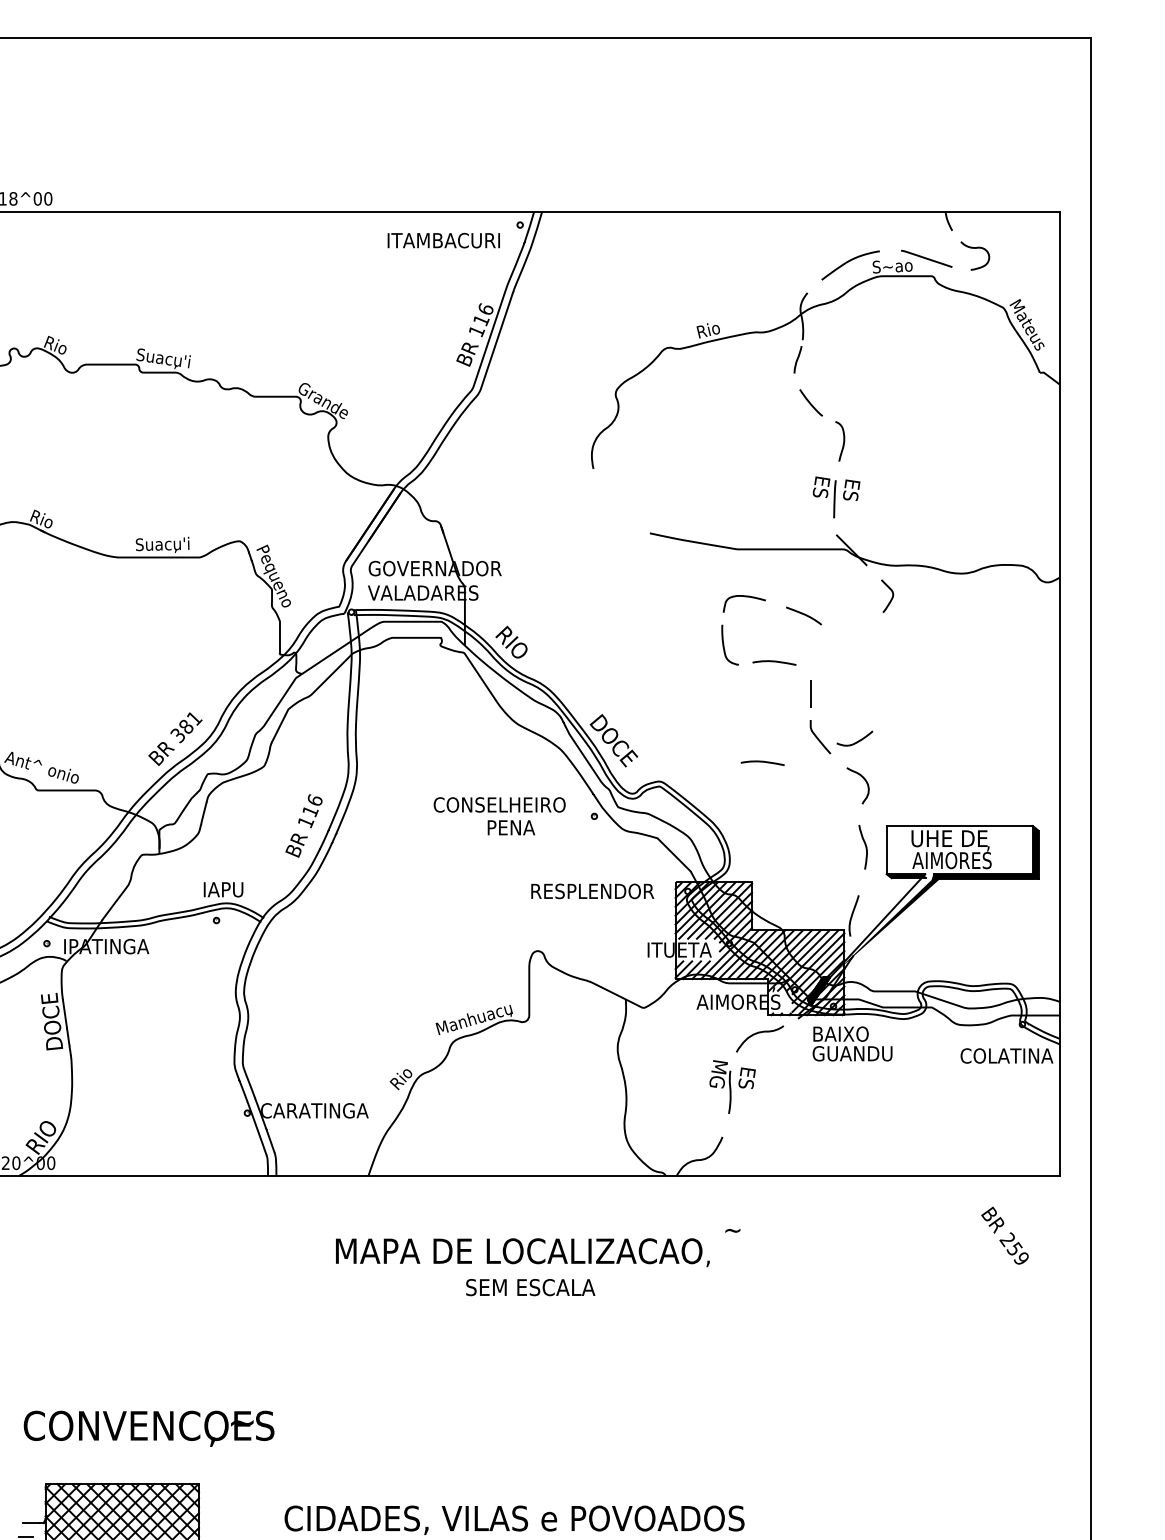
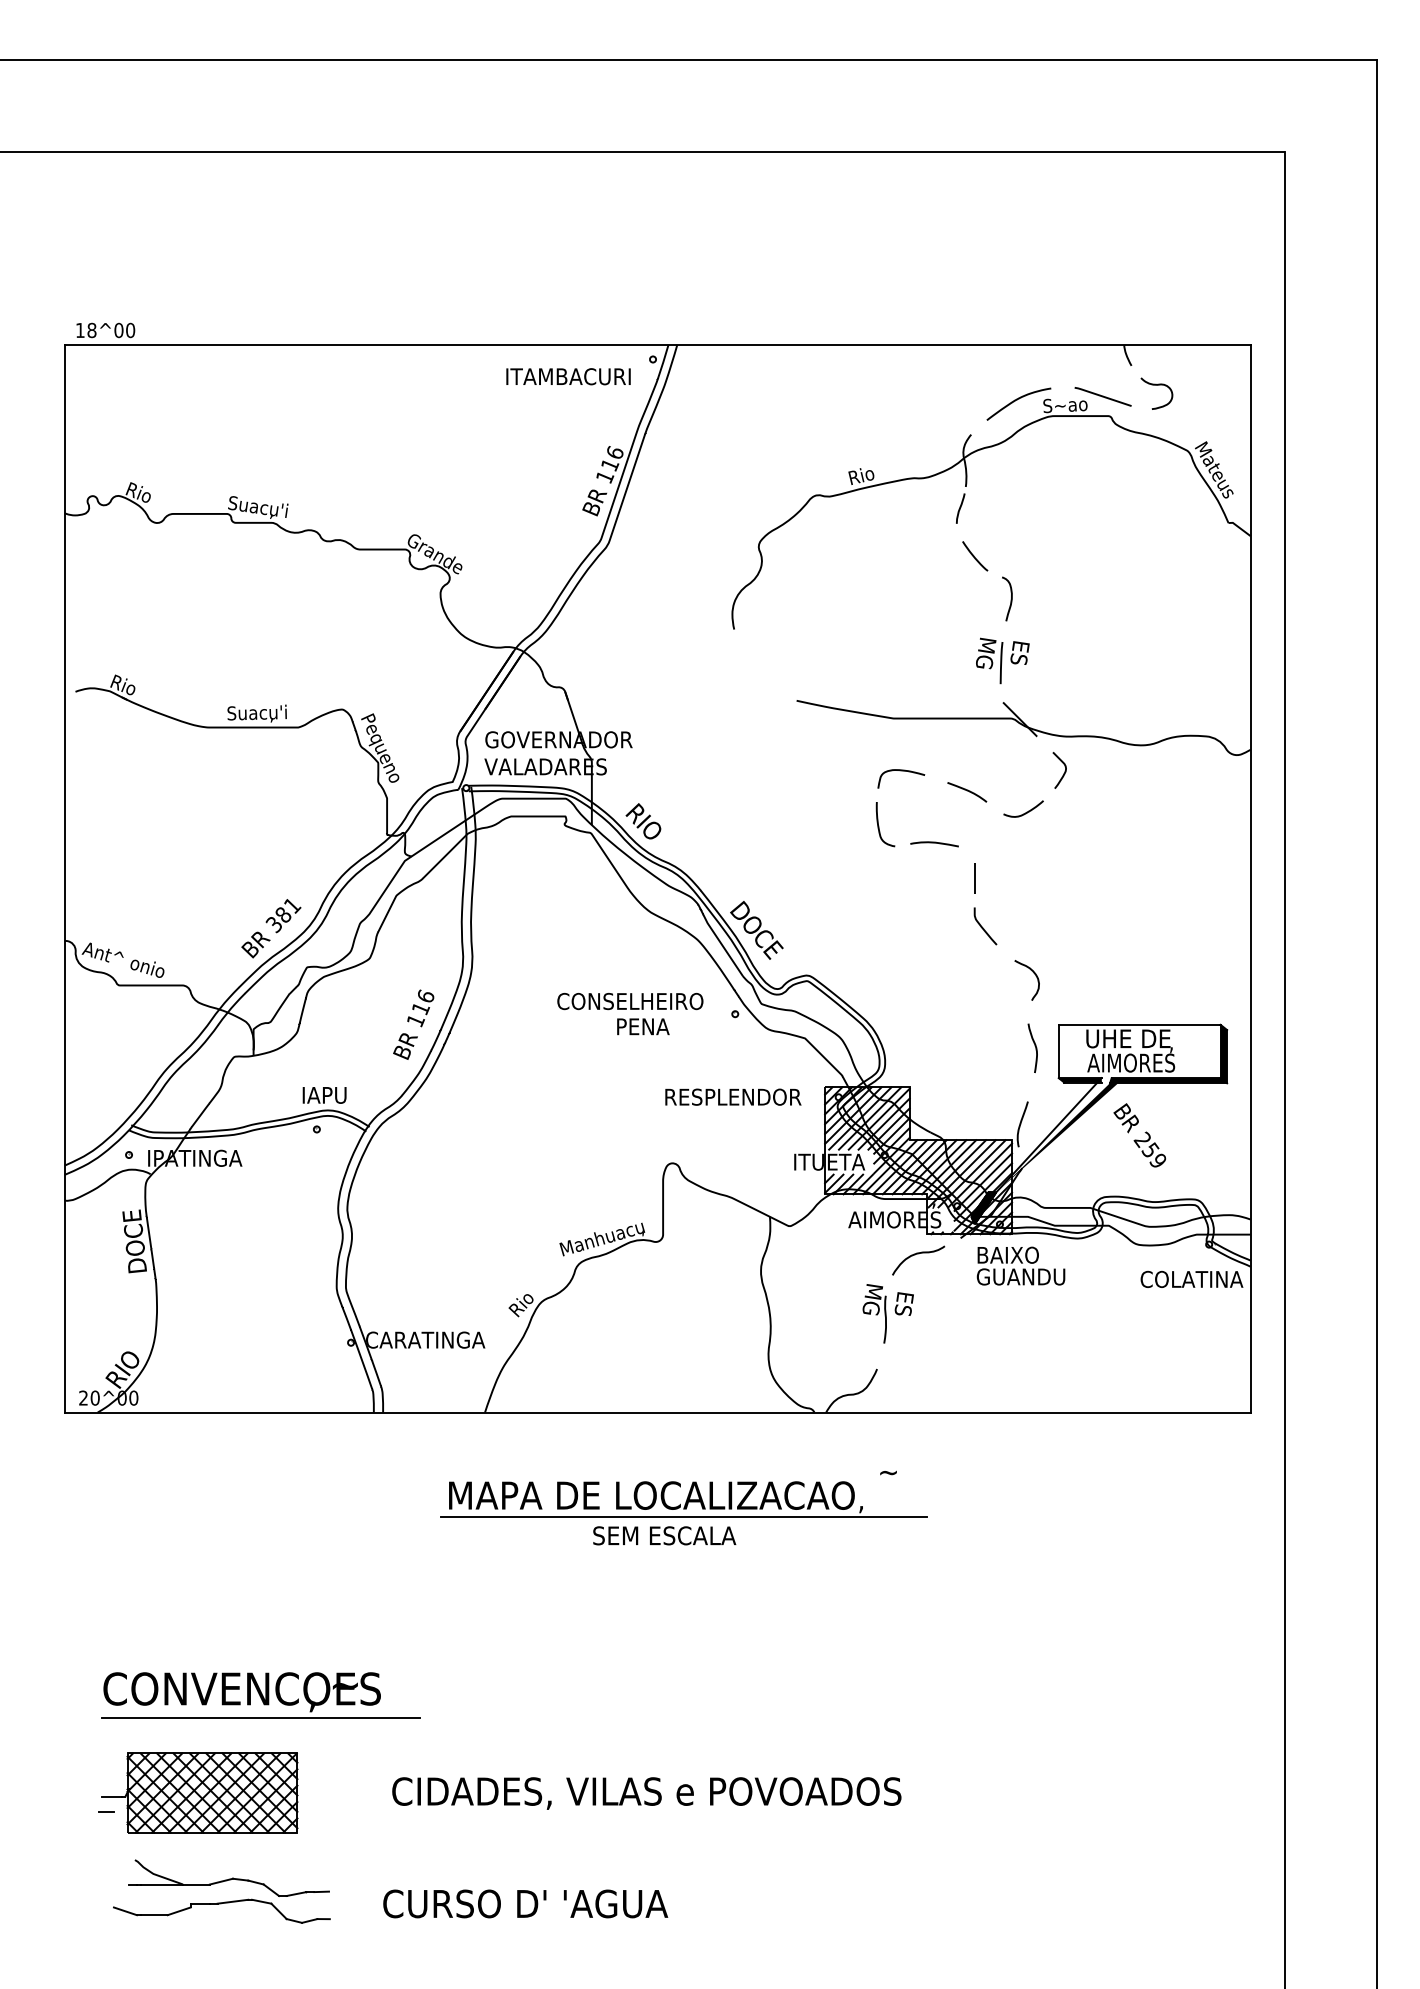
text: (820, 491) -> (985, 654), ES -> MG
curve: (857, 740) -> (1026, 811), moved
curve: (762, 762) -> (921, 954), removed
text: (1004, 1235) -> (1139, 1135), moved
line: (548, 1270) -> (684, 1516), added
line: (165, 1452) -> (260, 1718), added

